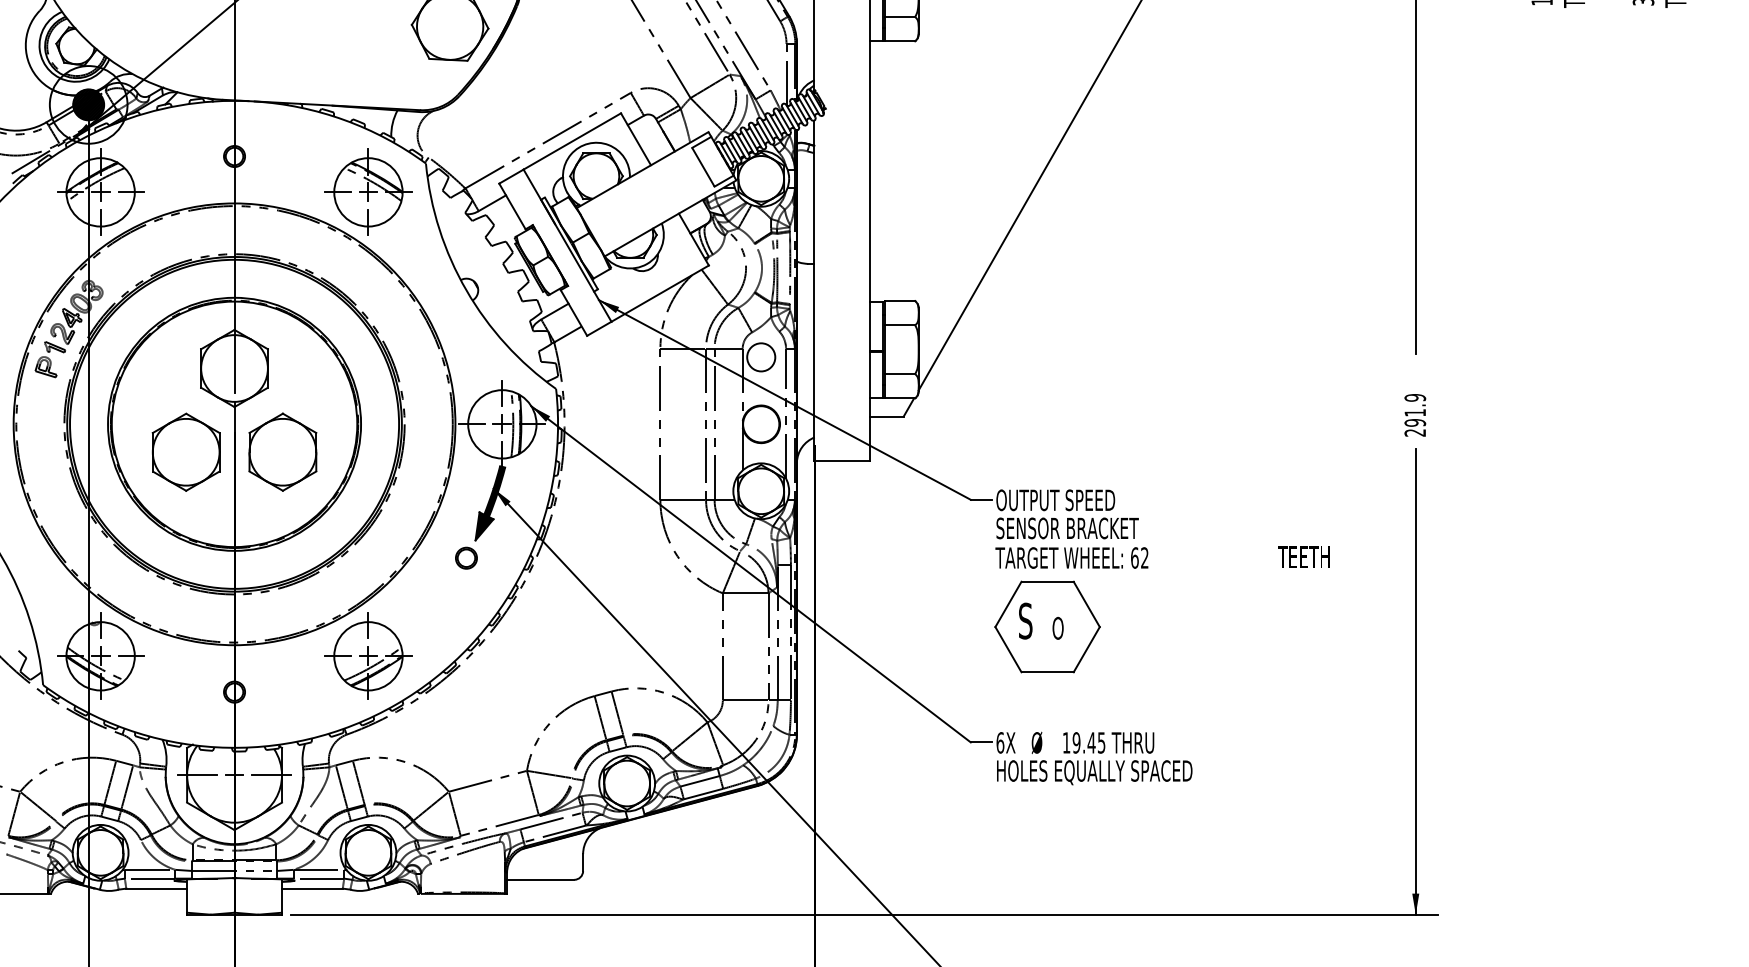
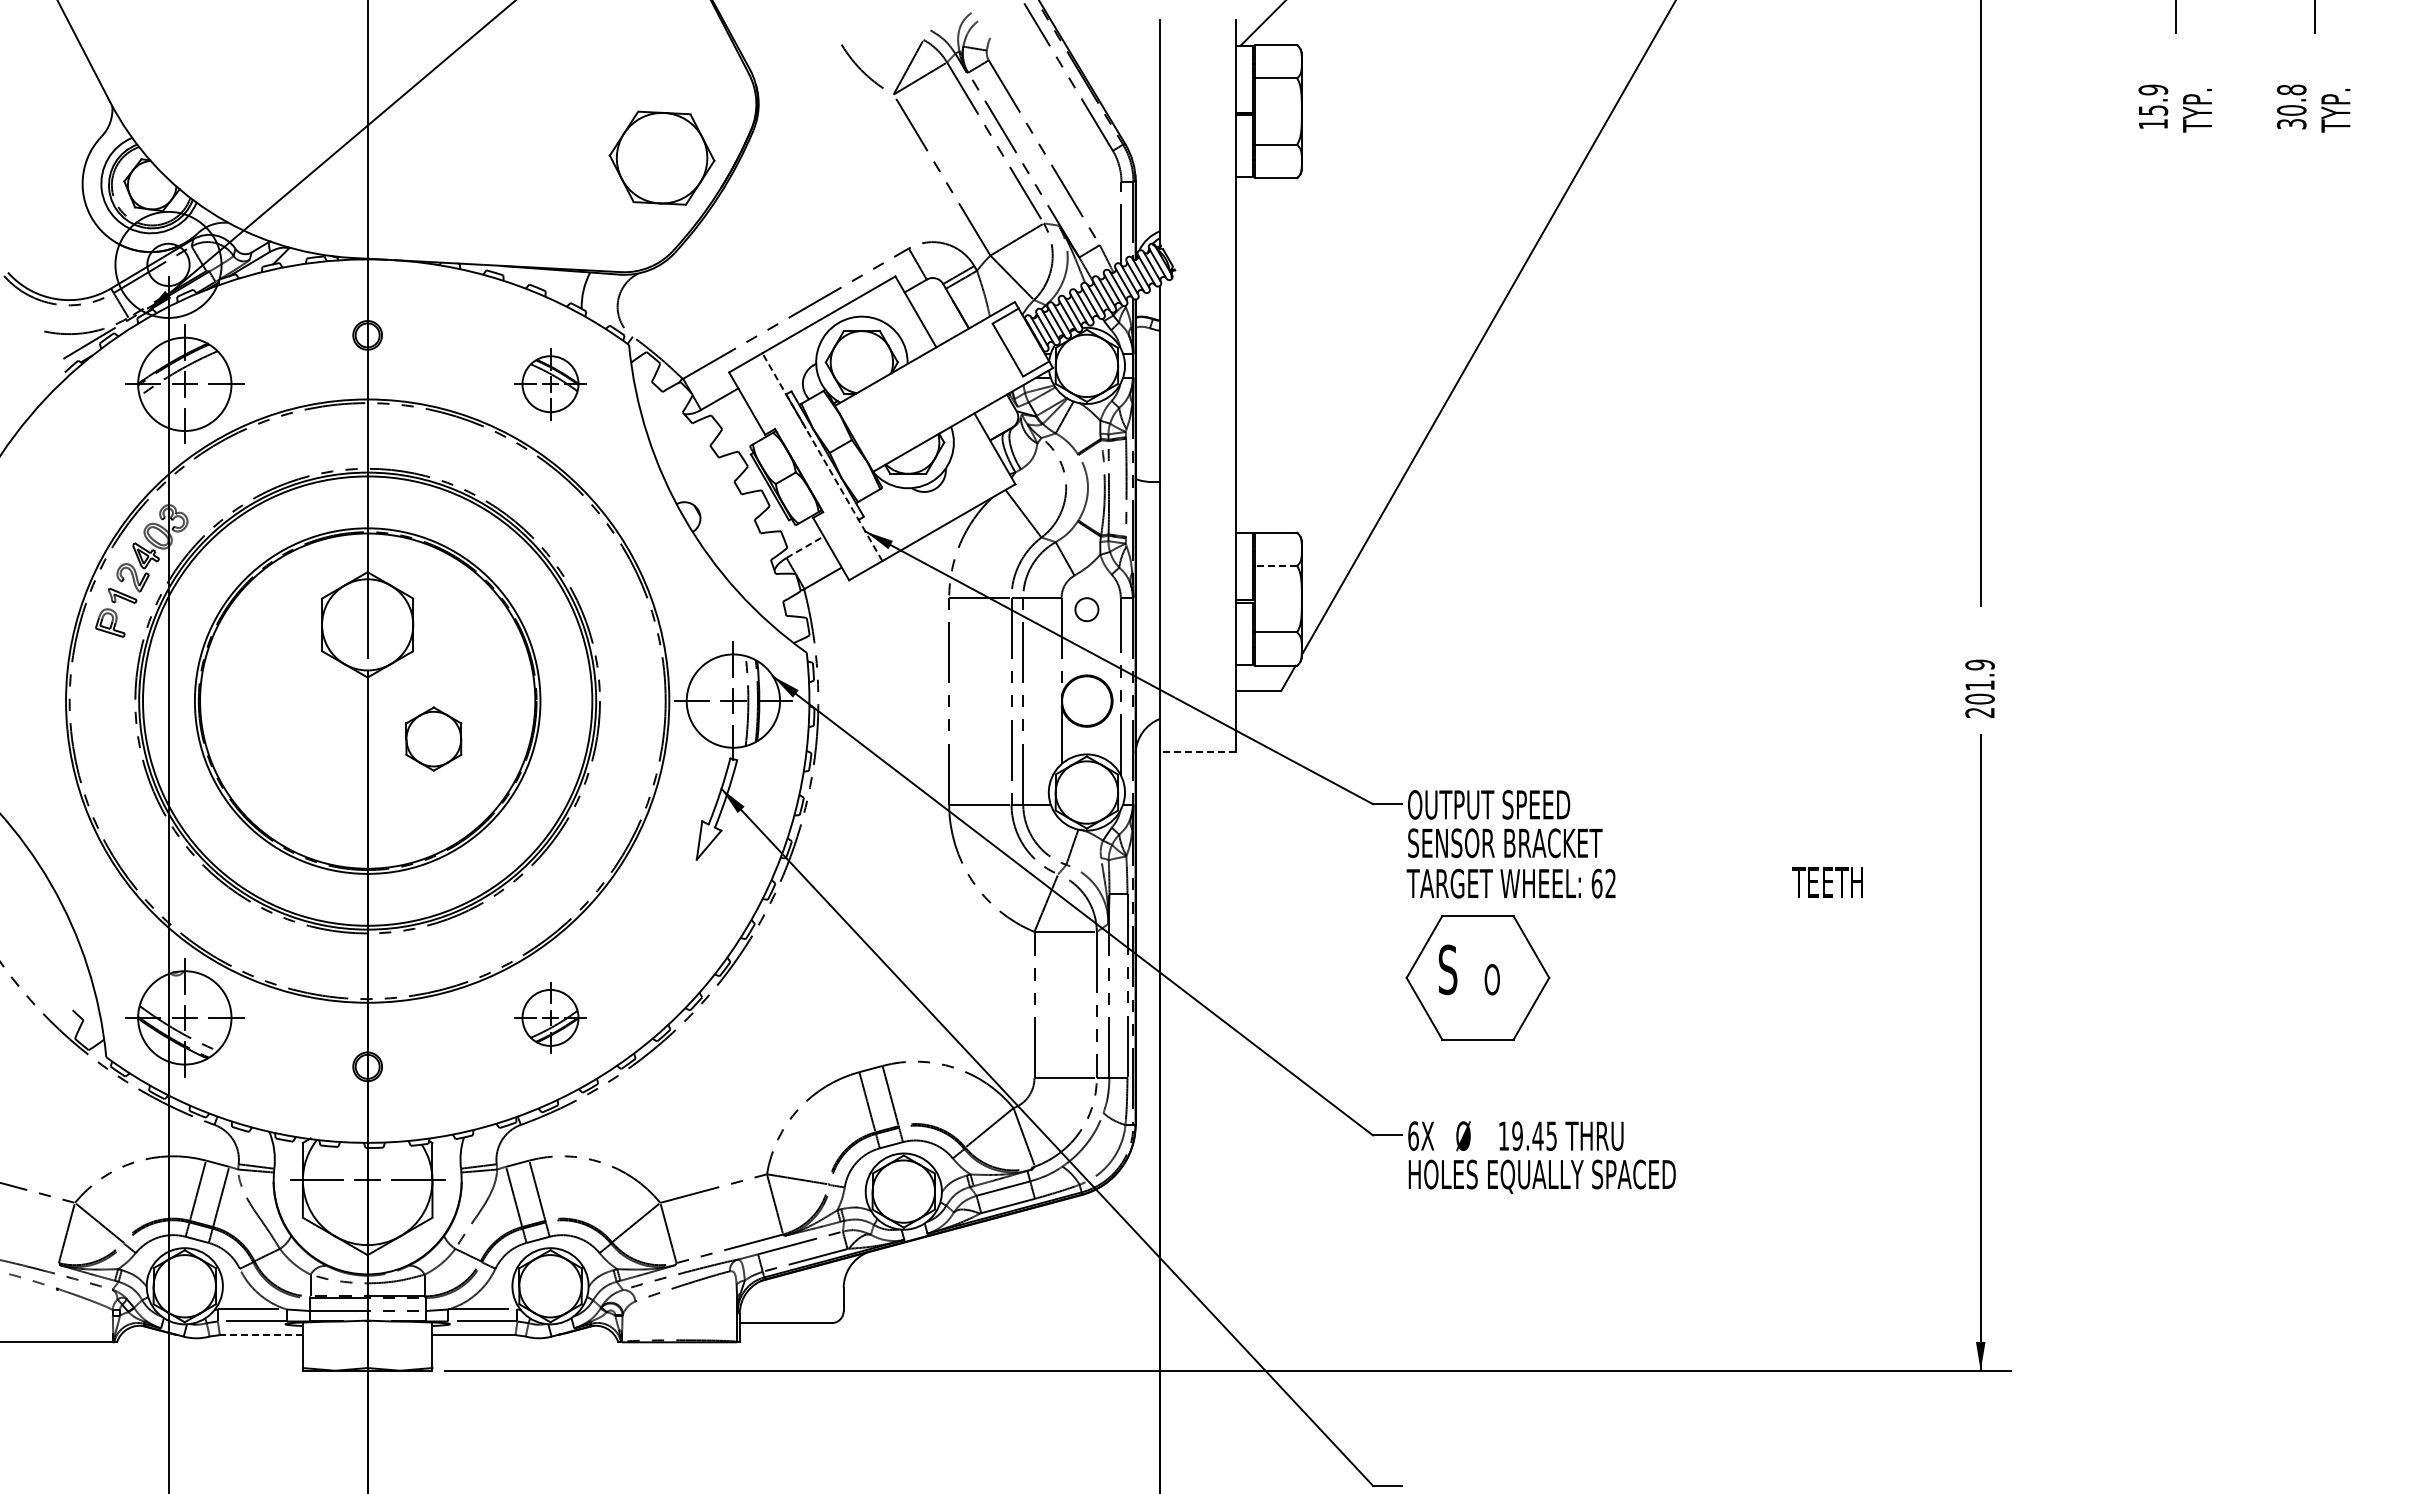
hatch: (88, 104) -> (168, 264), removed
part: (368, 191) -> (550, 383), size x0.6
line: (567, 245) -> (822, 457), solid -> dashed
line: (555, 311) -> (805, 547), solid -> dashed
line: (900, 325) -> (1276, 565), solid -> dashed
circle: (760, 357) -> (1086, 609), size x0.6
text: (1414, 422) -> (1979, 698), 291.9 -> 201.9
part: (186, 451) -> (301, 738), removed
part: (282, 451) -> (433, 738), size x0.6
line: (842, 461) -> (1197, 751), solid -> dashed
fill: (489, 502) -> (716, 808), removed
part: (466, 557) -> (684, 883), removed
part: (368, 656) -> (550, 1017), size x0.6
line: (156, 888) -> (261, 1335), solid -> dashed

